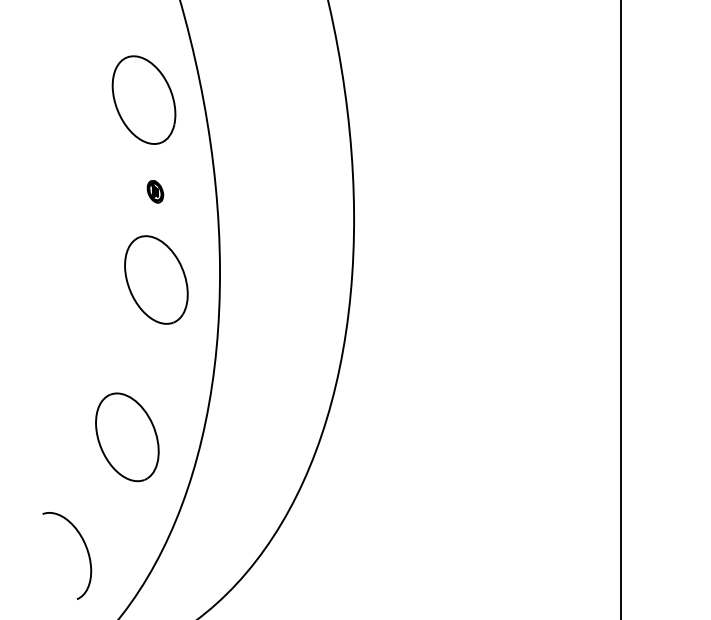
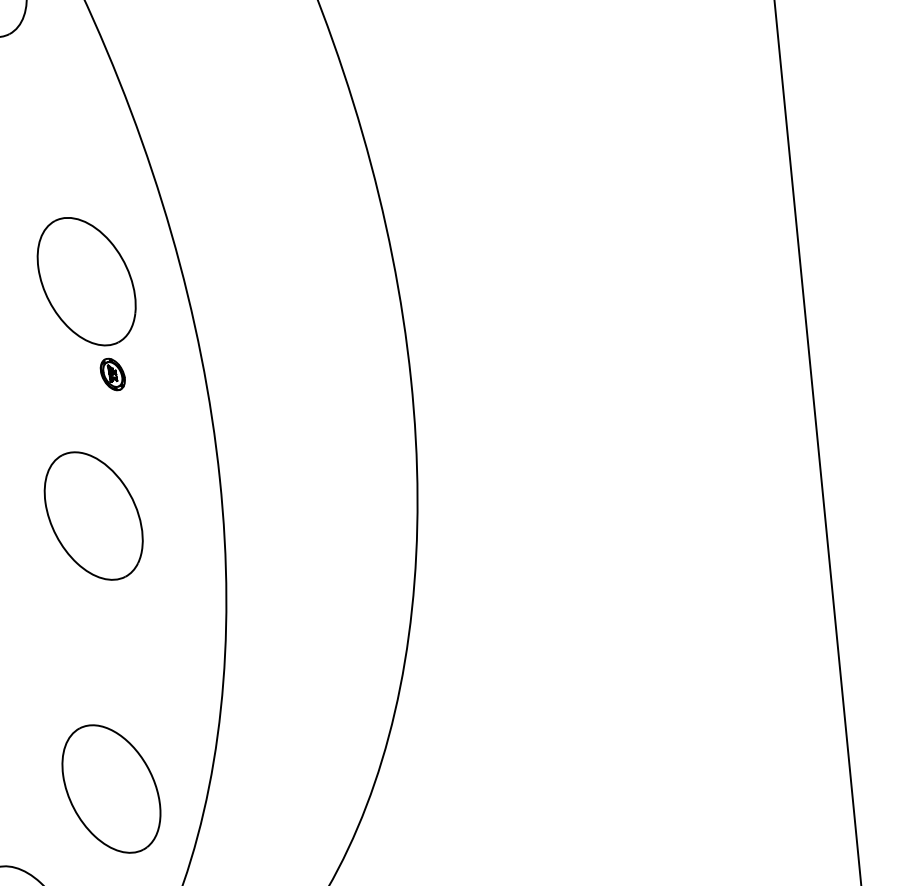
part: (143, 99) -> (85, 280), moved
part: (156, 279) -> (93, 515), moved
part: (127, 437) -> (111, 789), moved

